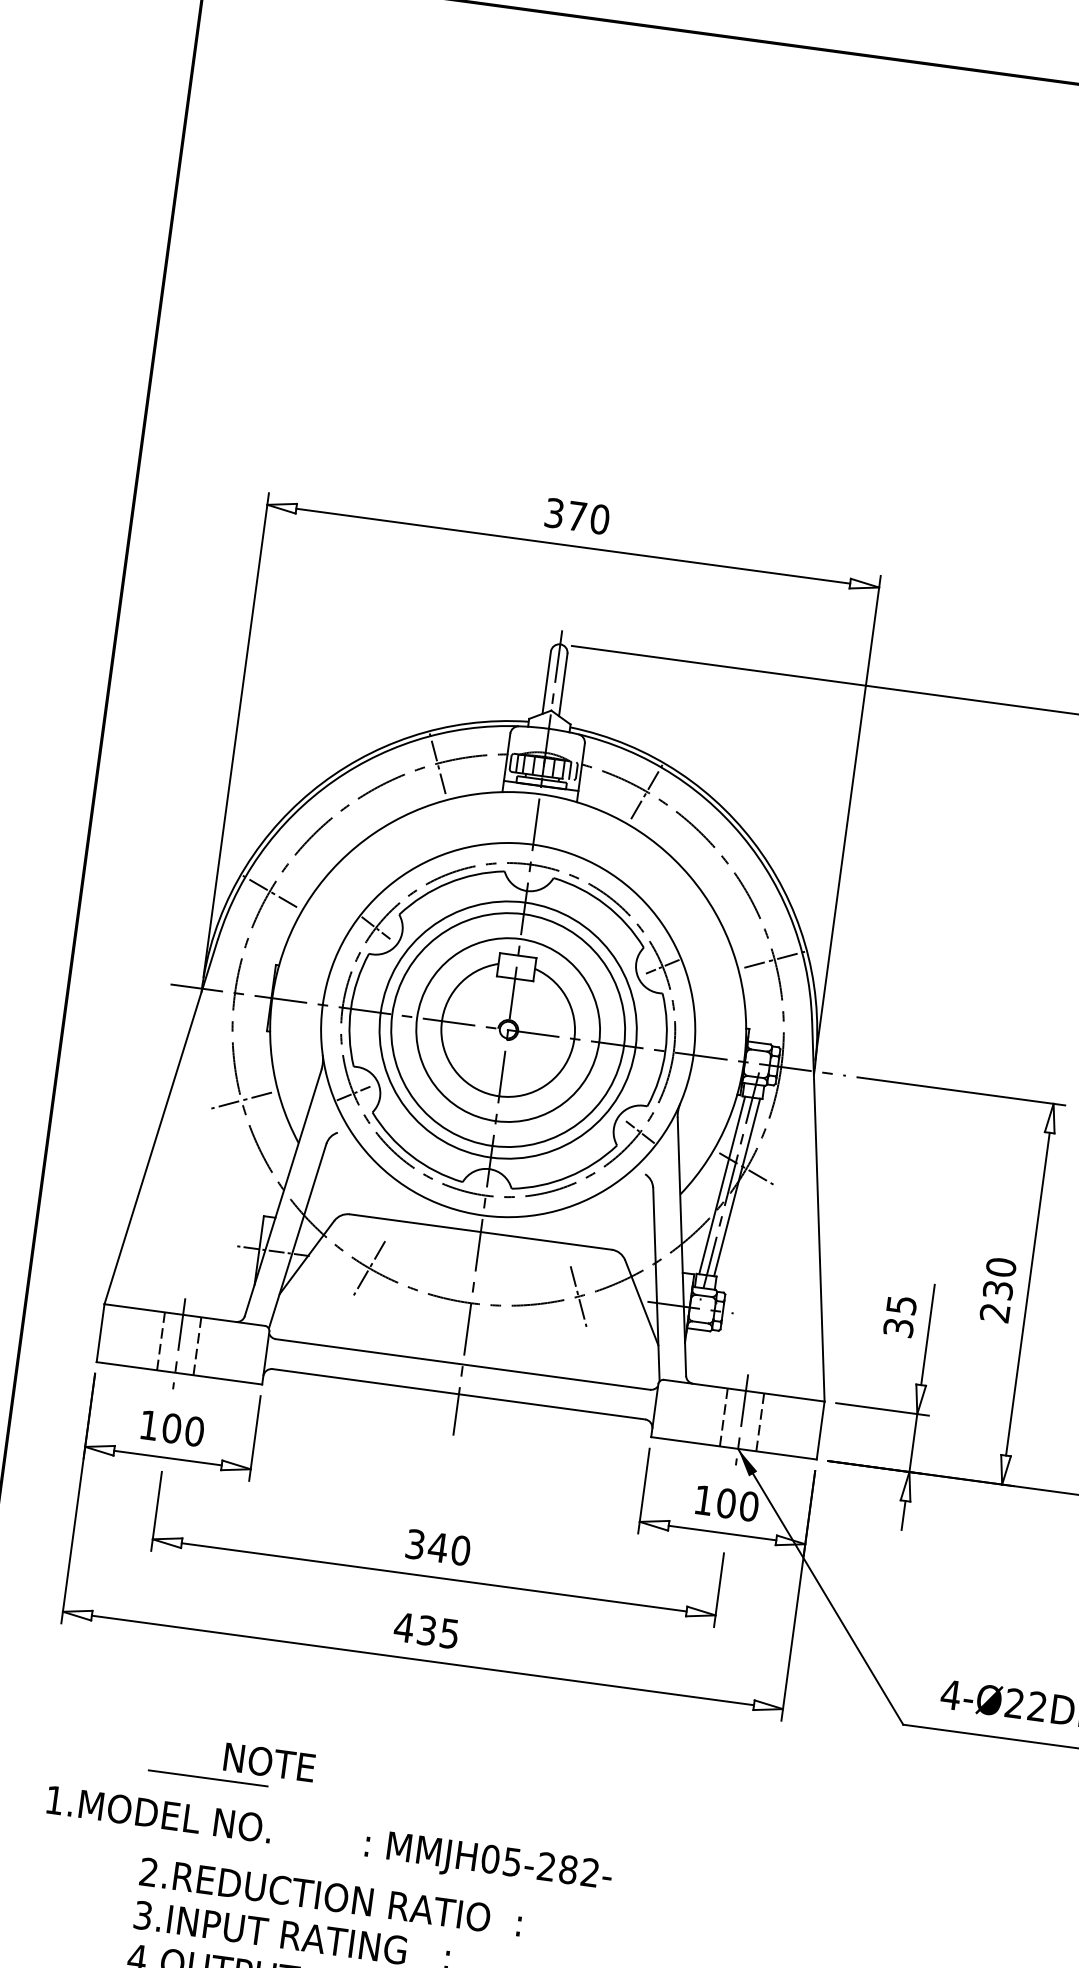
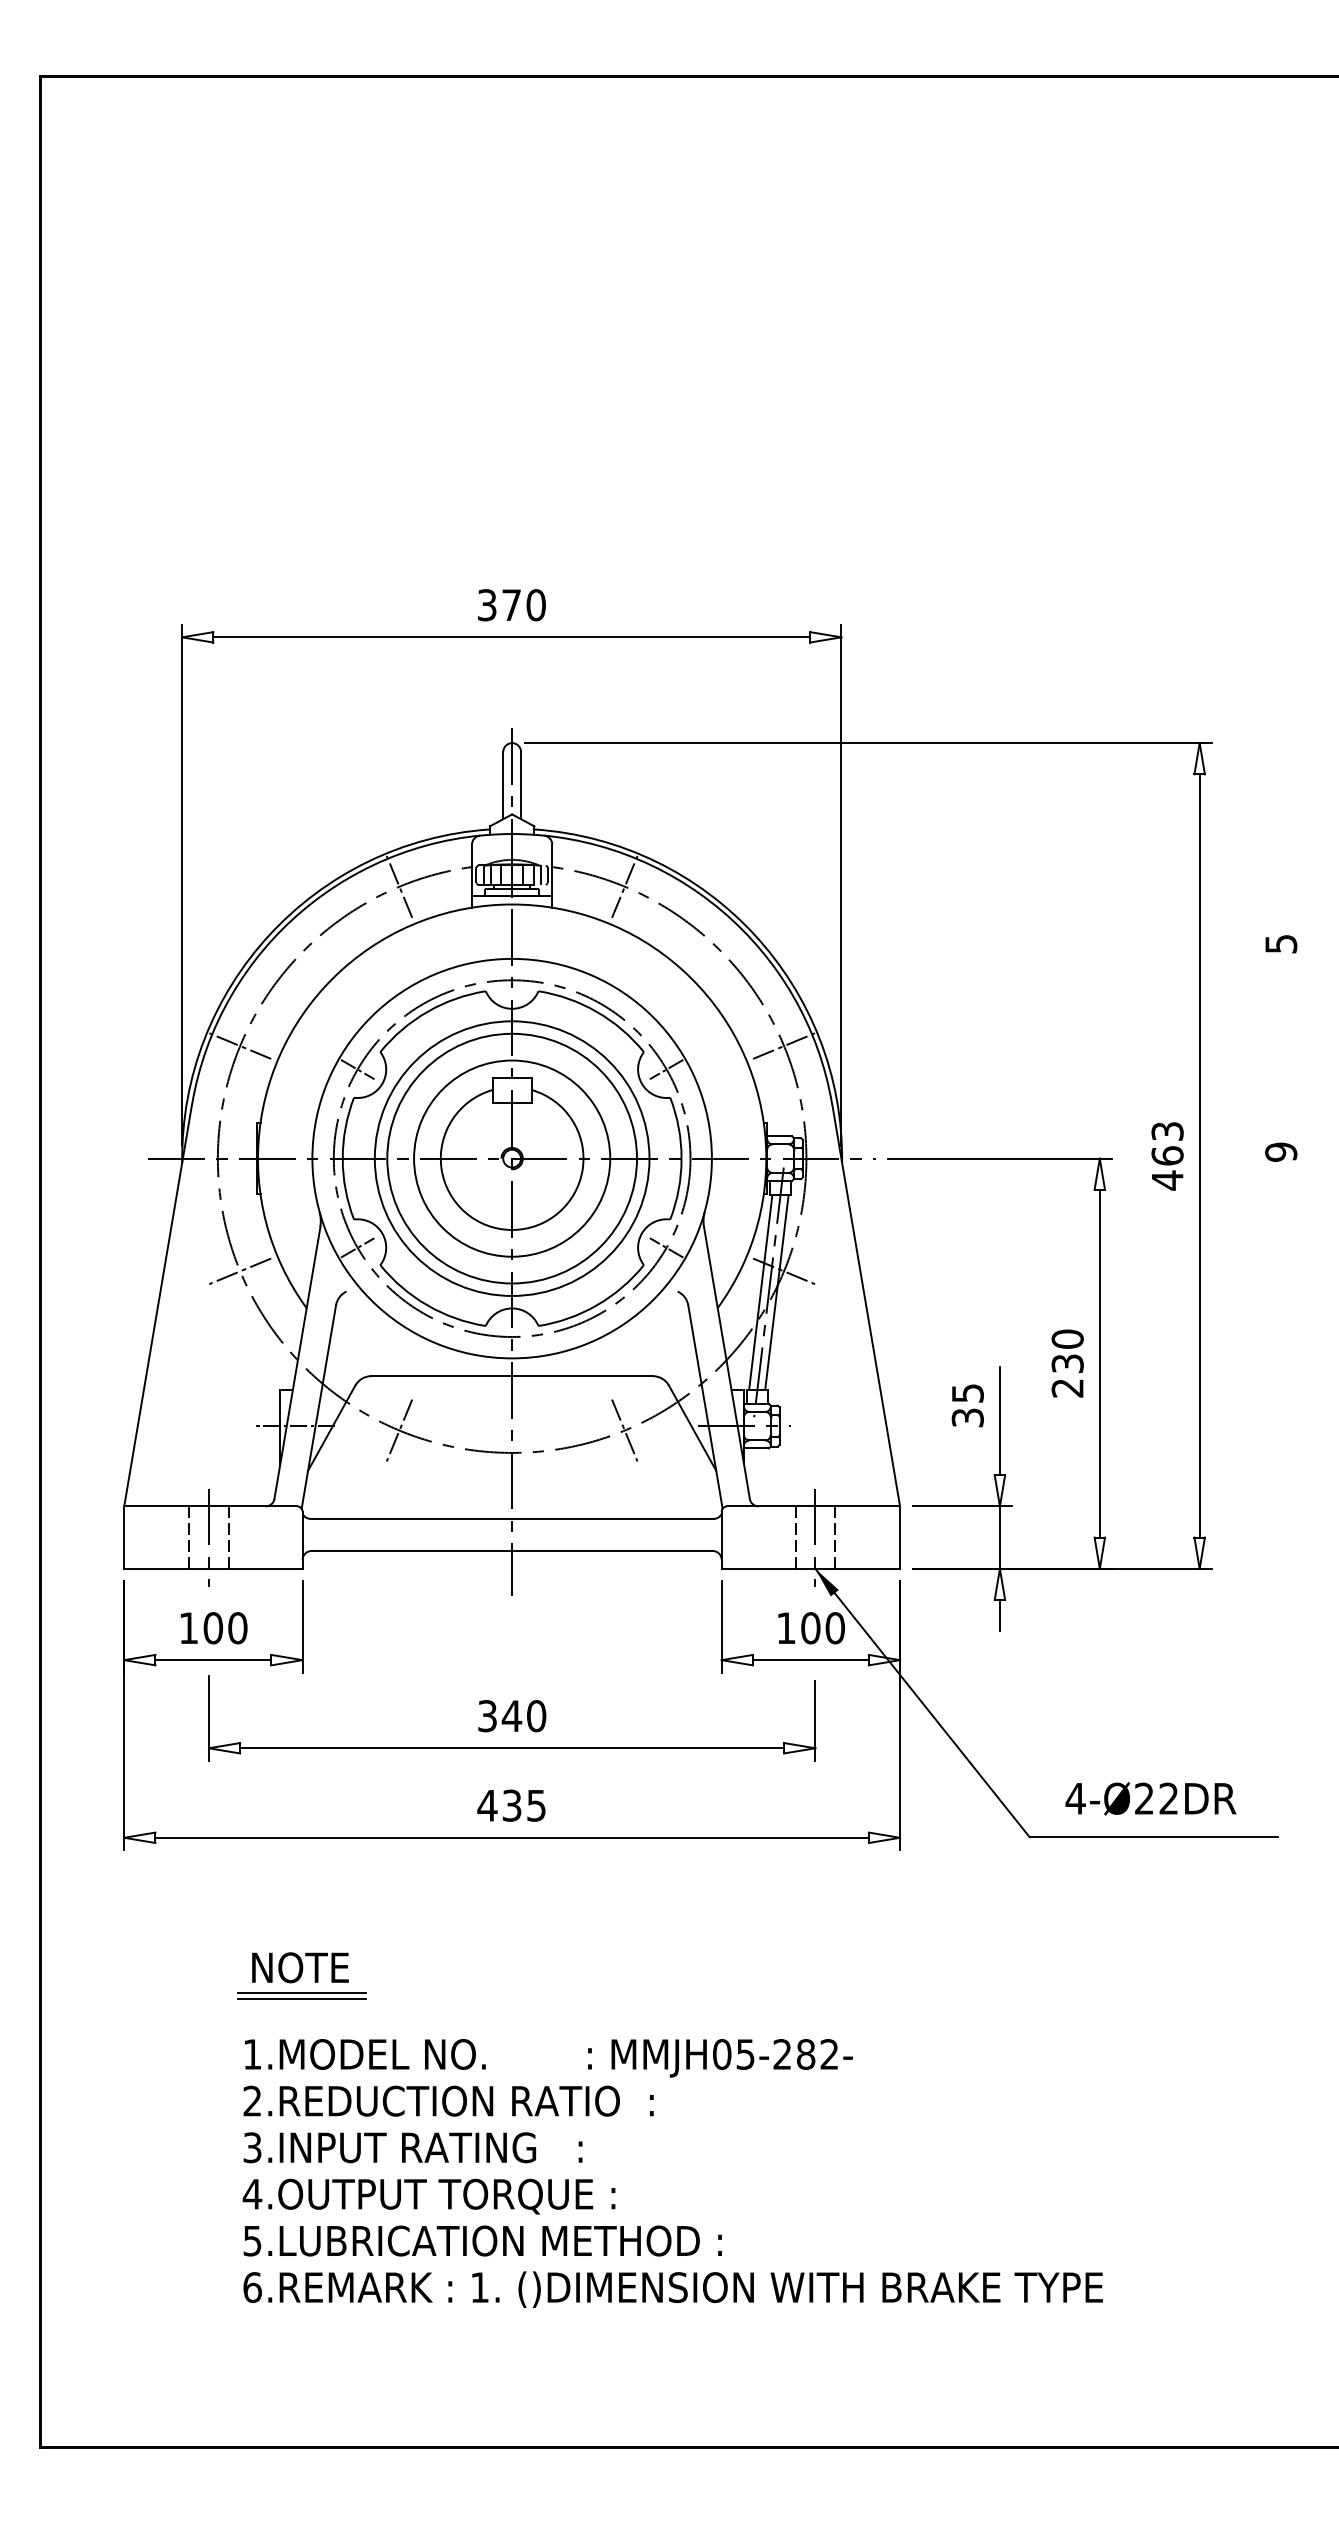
text: (269, 1762) -> (300, 1967), moved
line: (207, 1784) -> (301, 1999), added
text: (328, 1841) -> (548, 2058), moved

